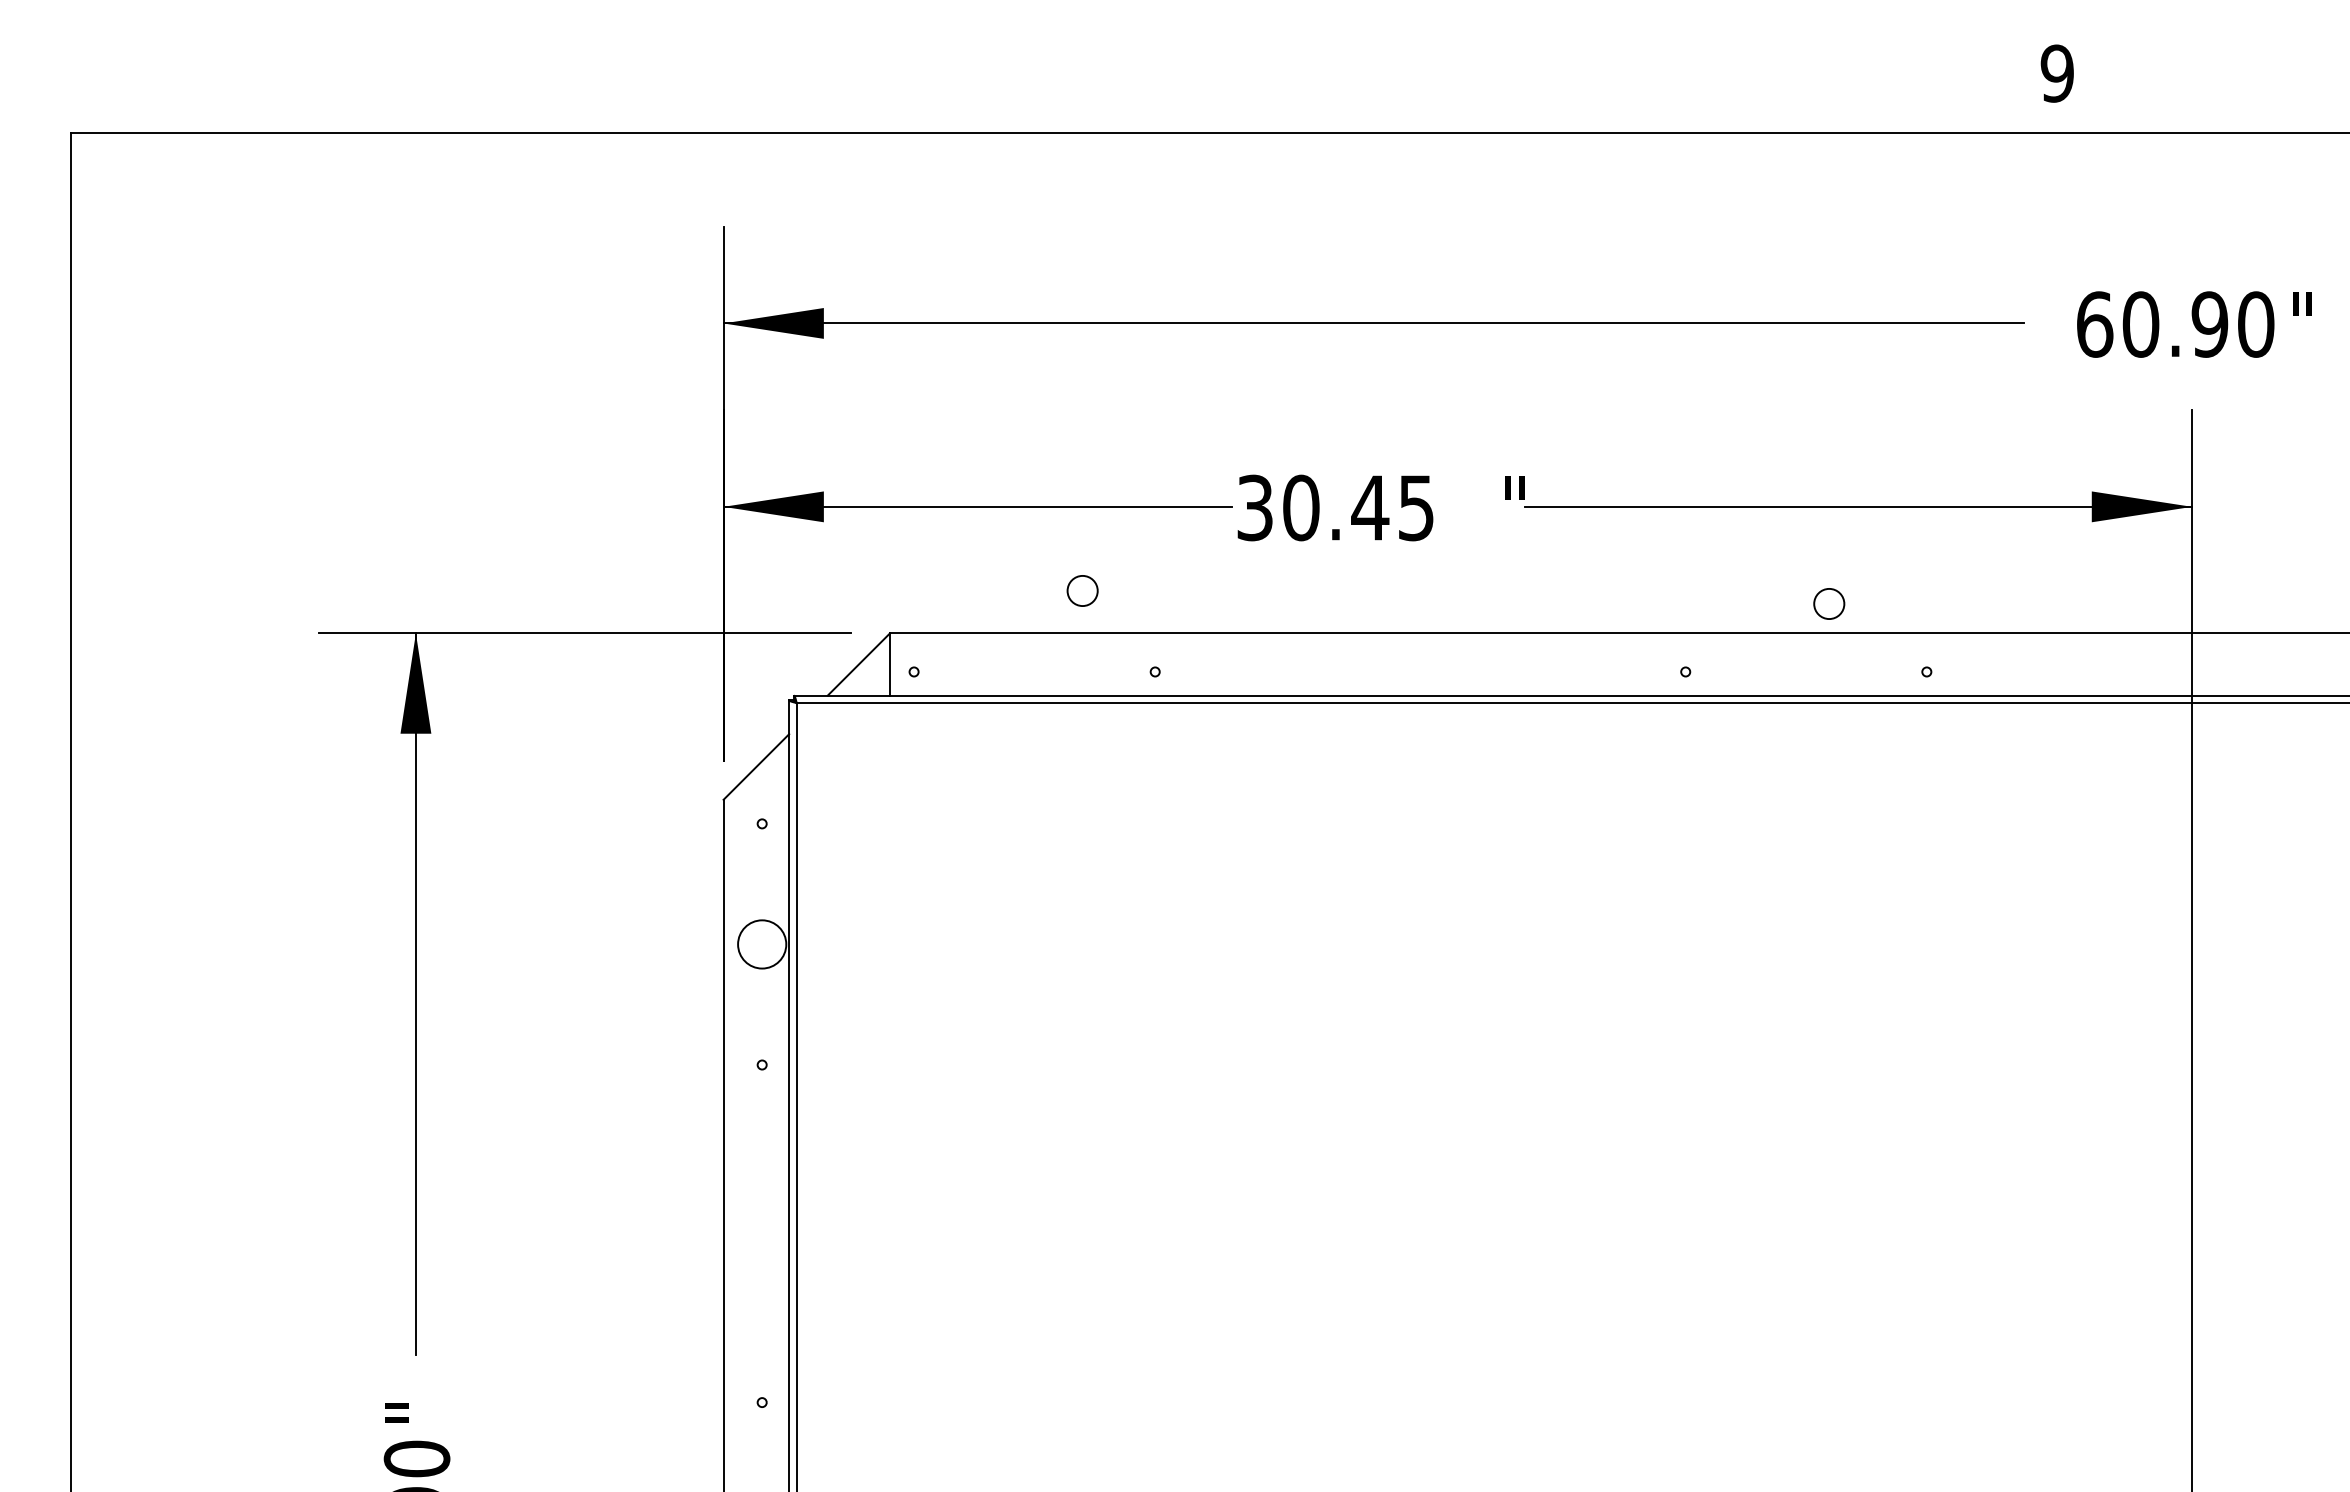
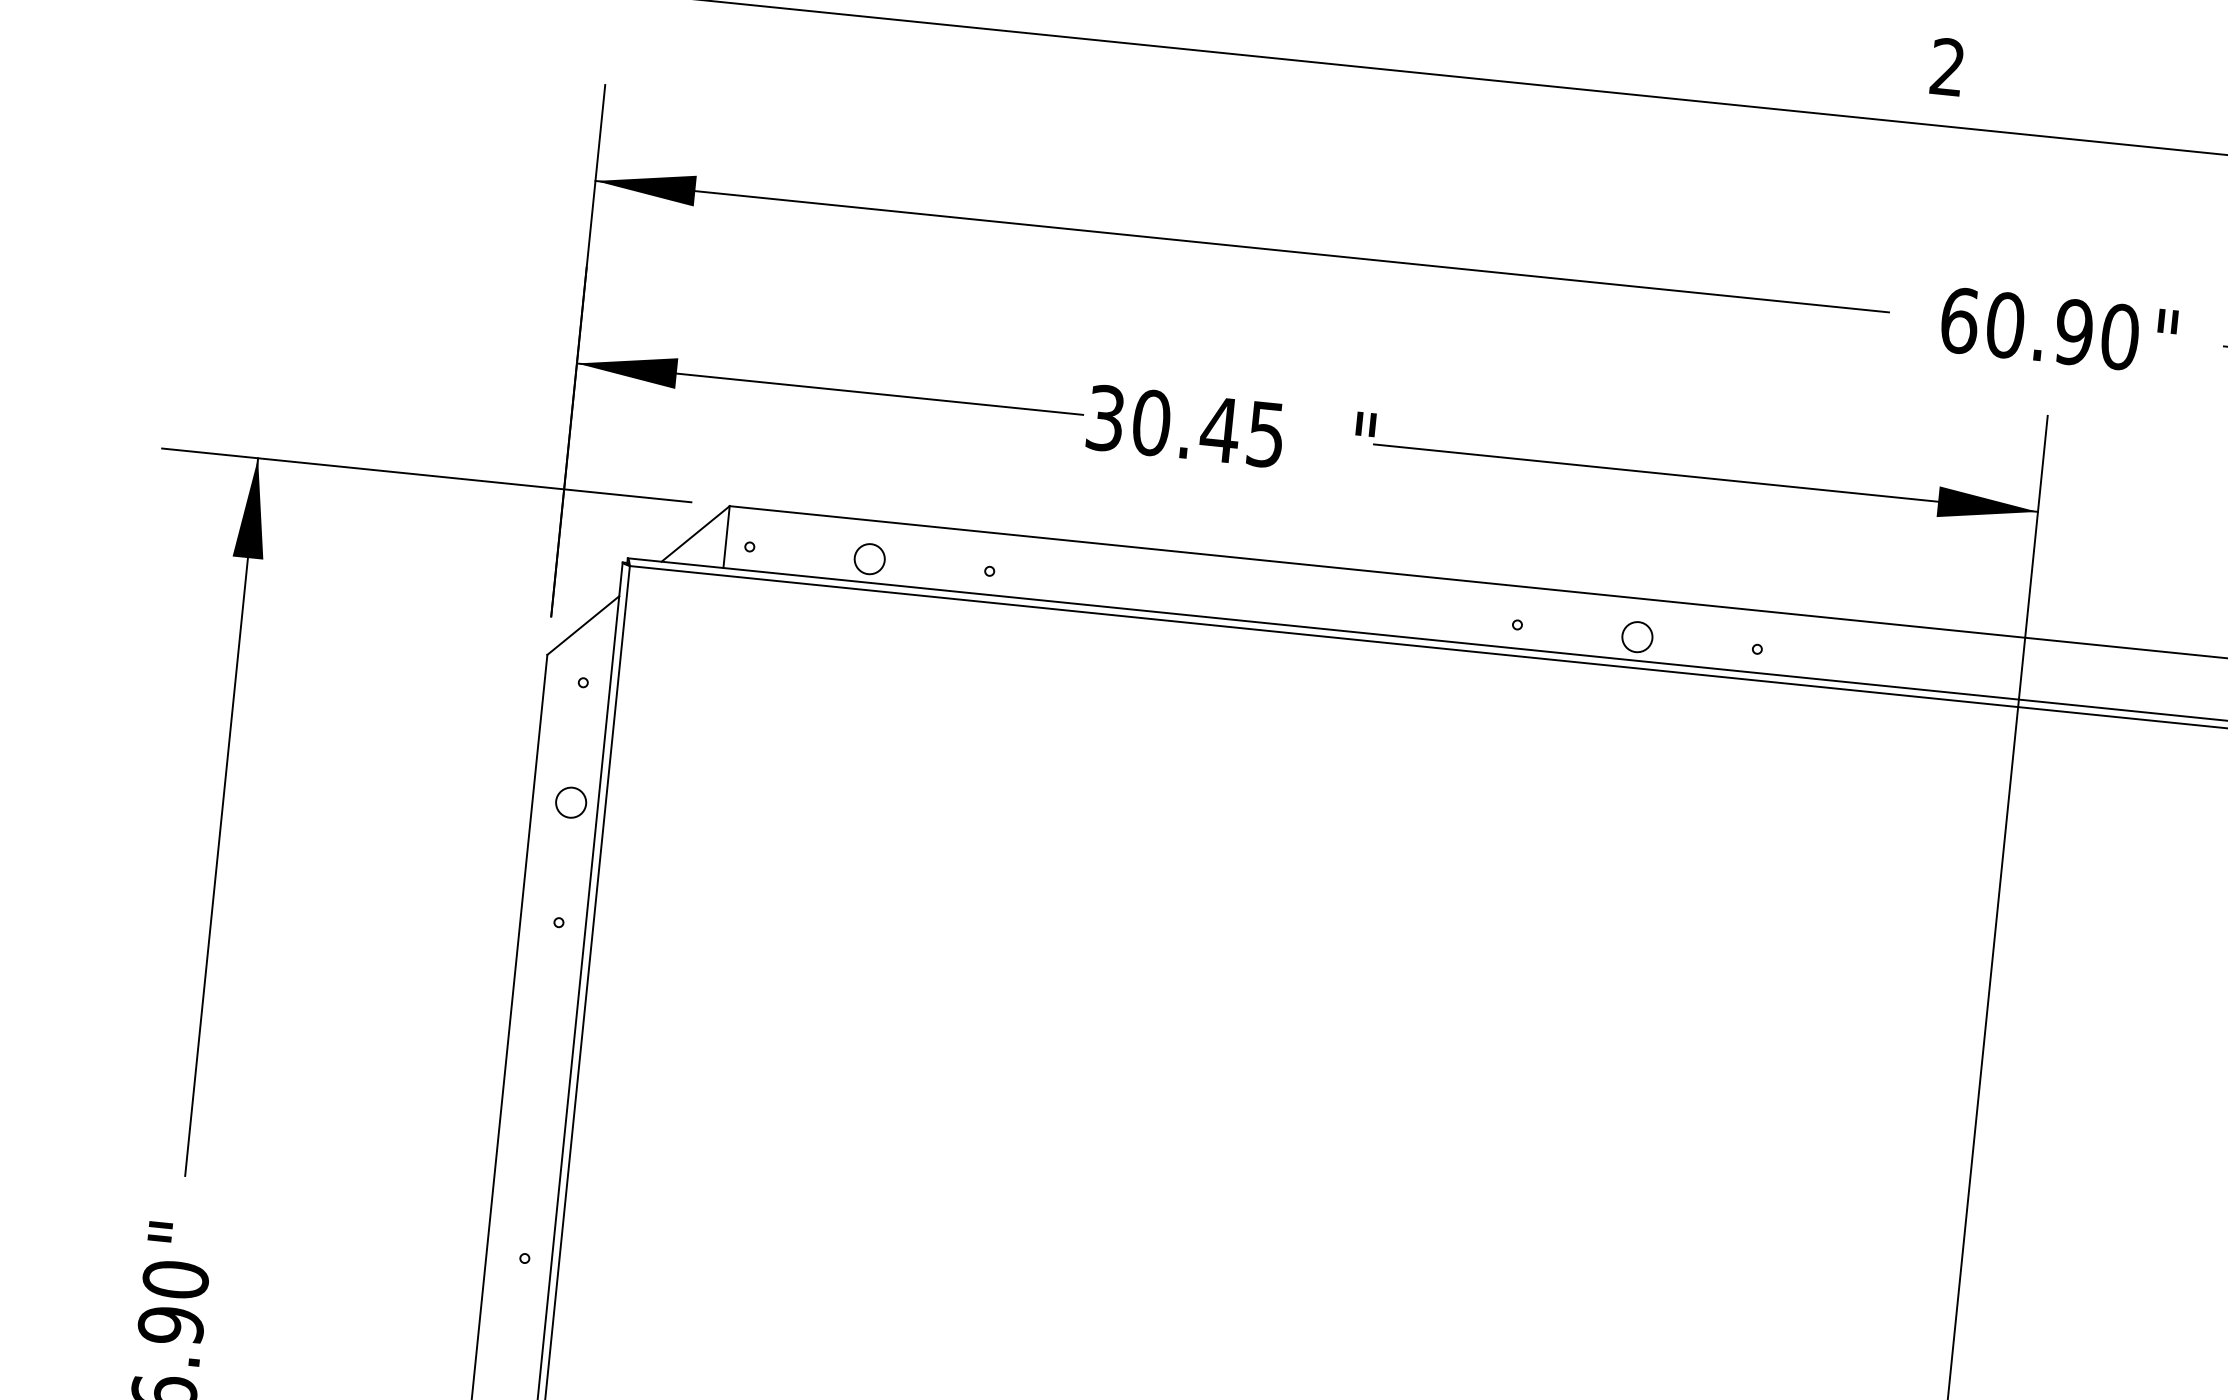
text: (2056, 73) -> (1946, 67), 9 -> 2
circle: (1082, 590) -> (869, 558), moved
circle: (1829, 603) -> (1637, 636), moved
circle: (762, 944) -> (571, 802), size x0.62

